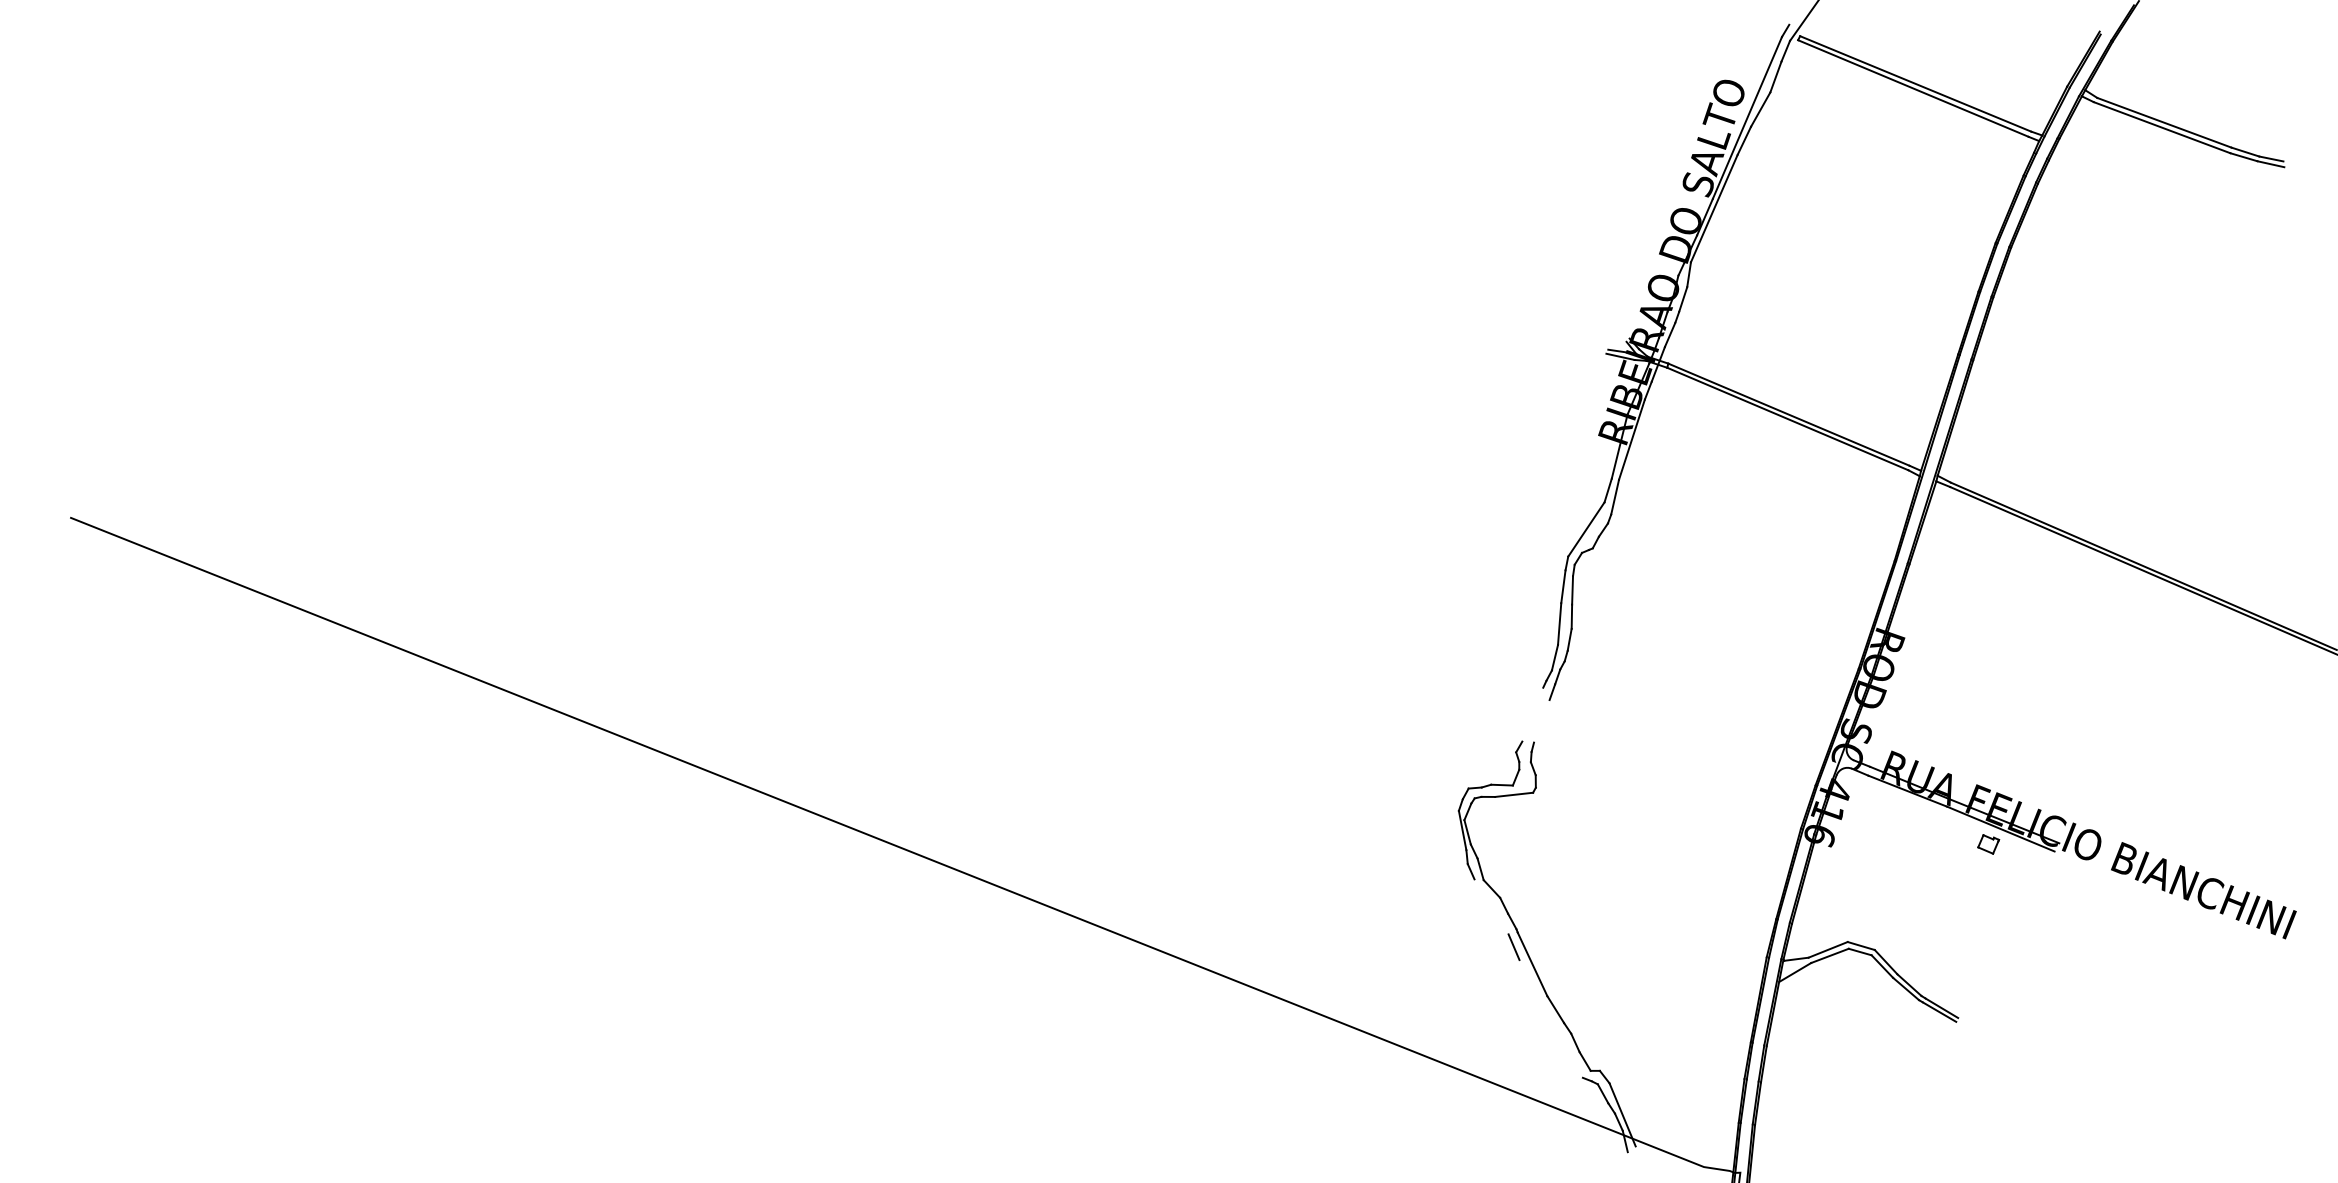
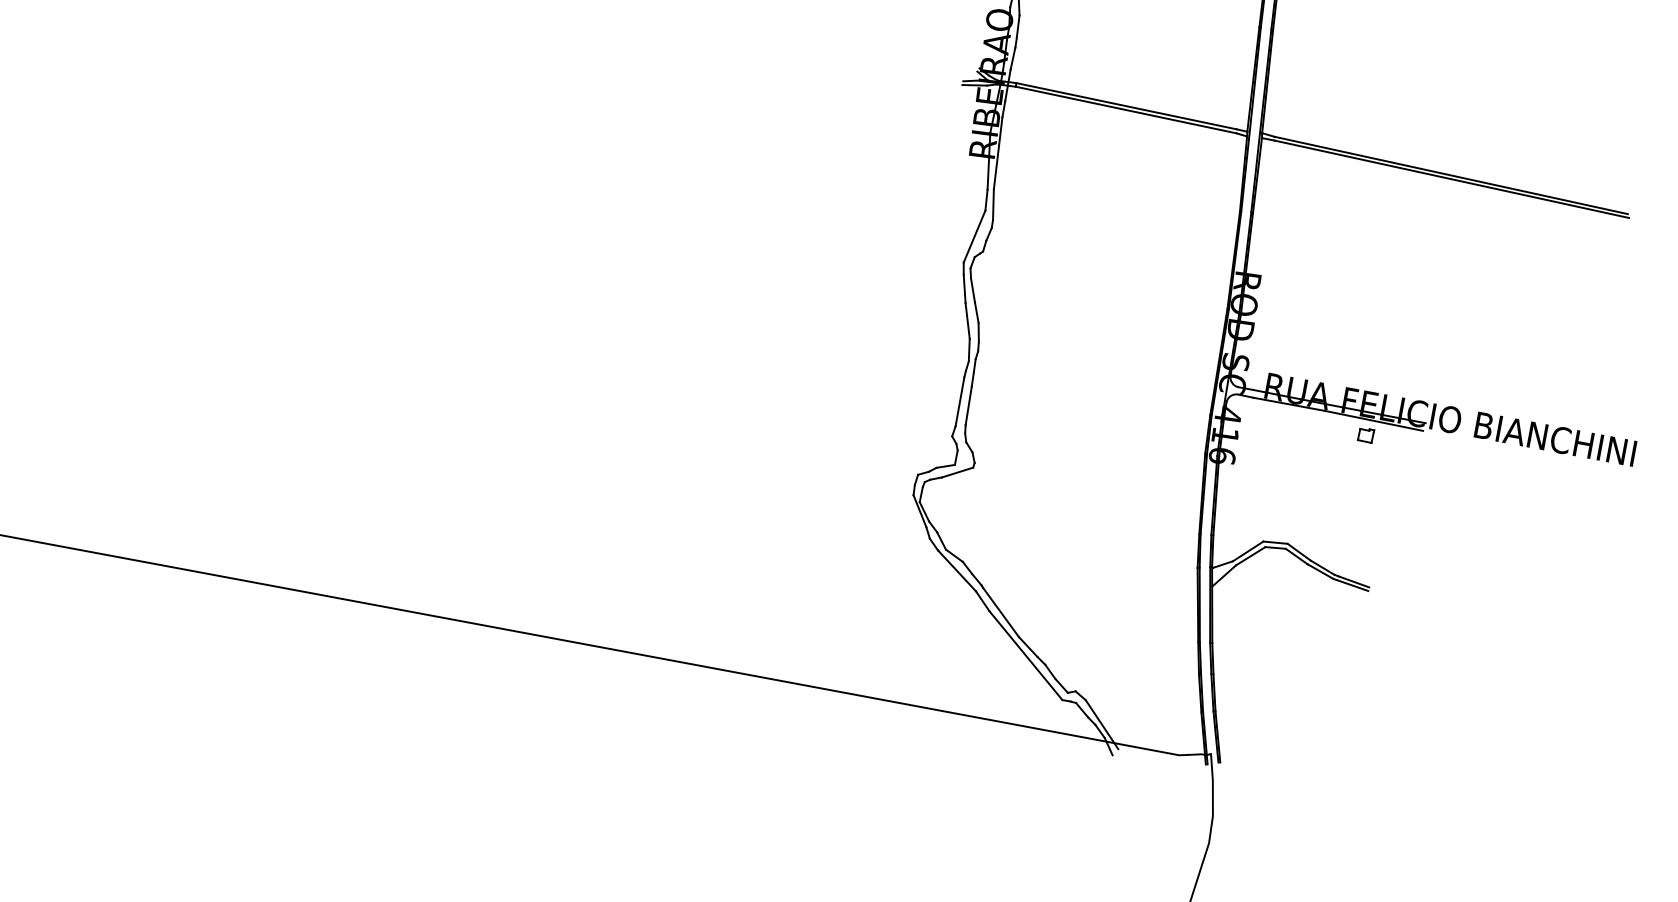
line: (1532, 714) -> (959, 401), added
line: (1541, 721) -> (968, 406), added
line: (1491, 906) -> (956, 570), added
line: (1550, 1018) -> (1025, 655), added

